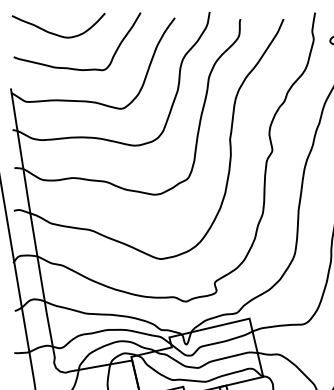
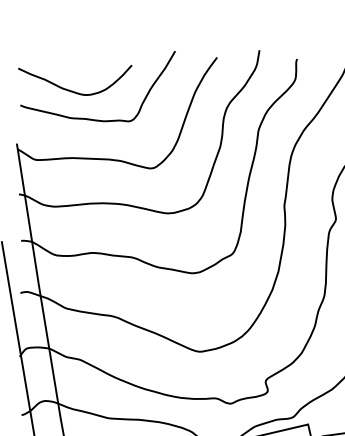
curve: (55, 33) -> (71, 89), moved

